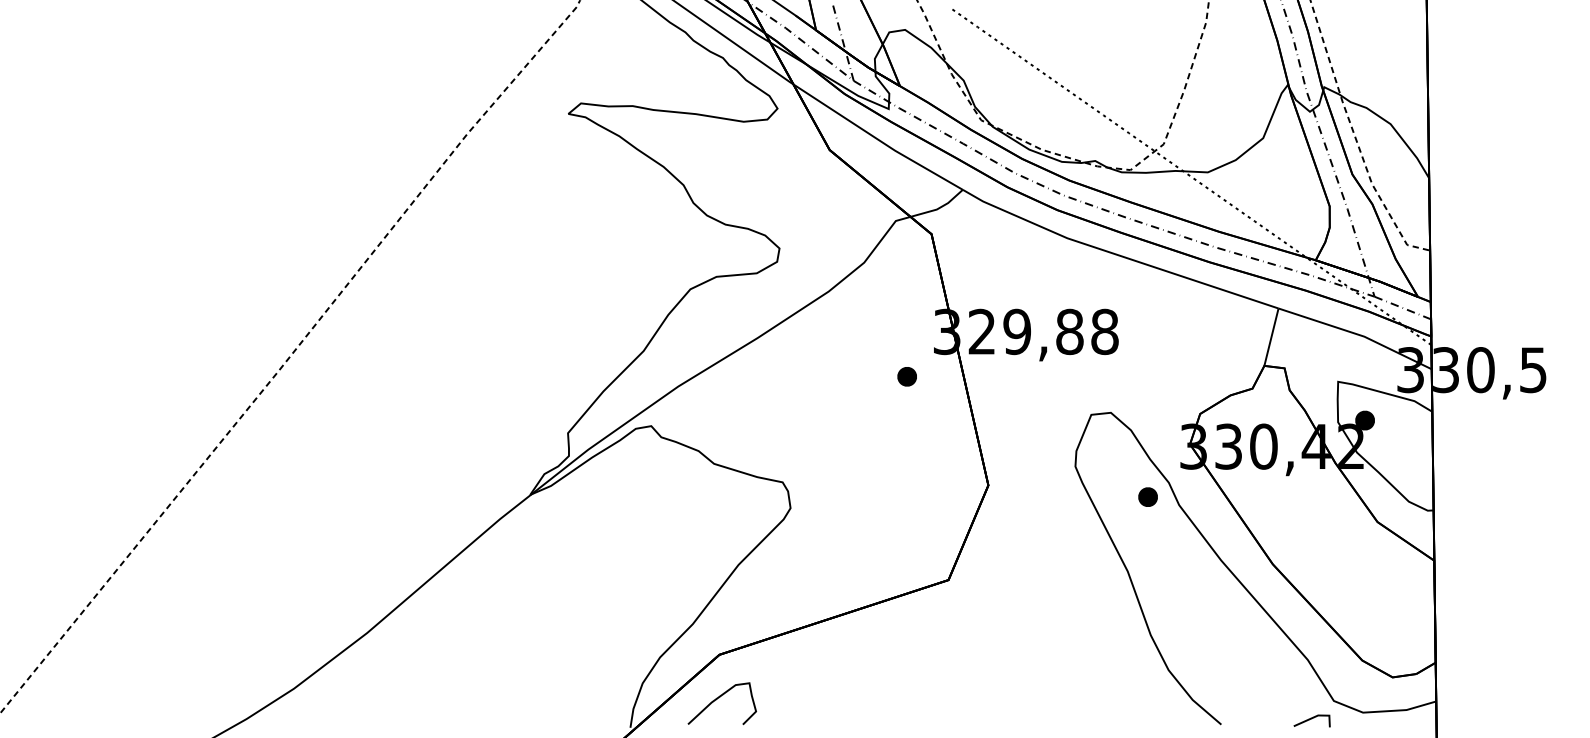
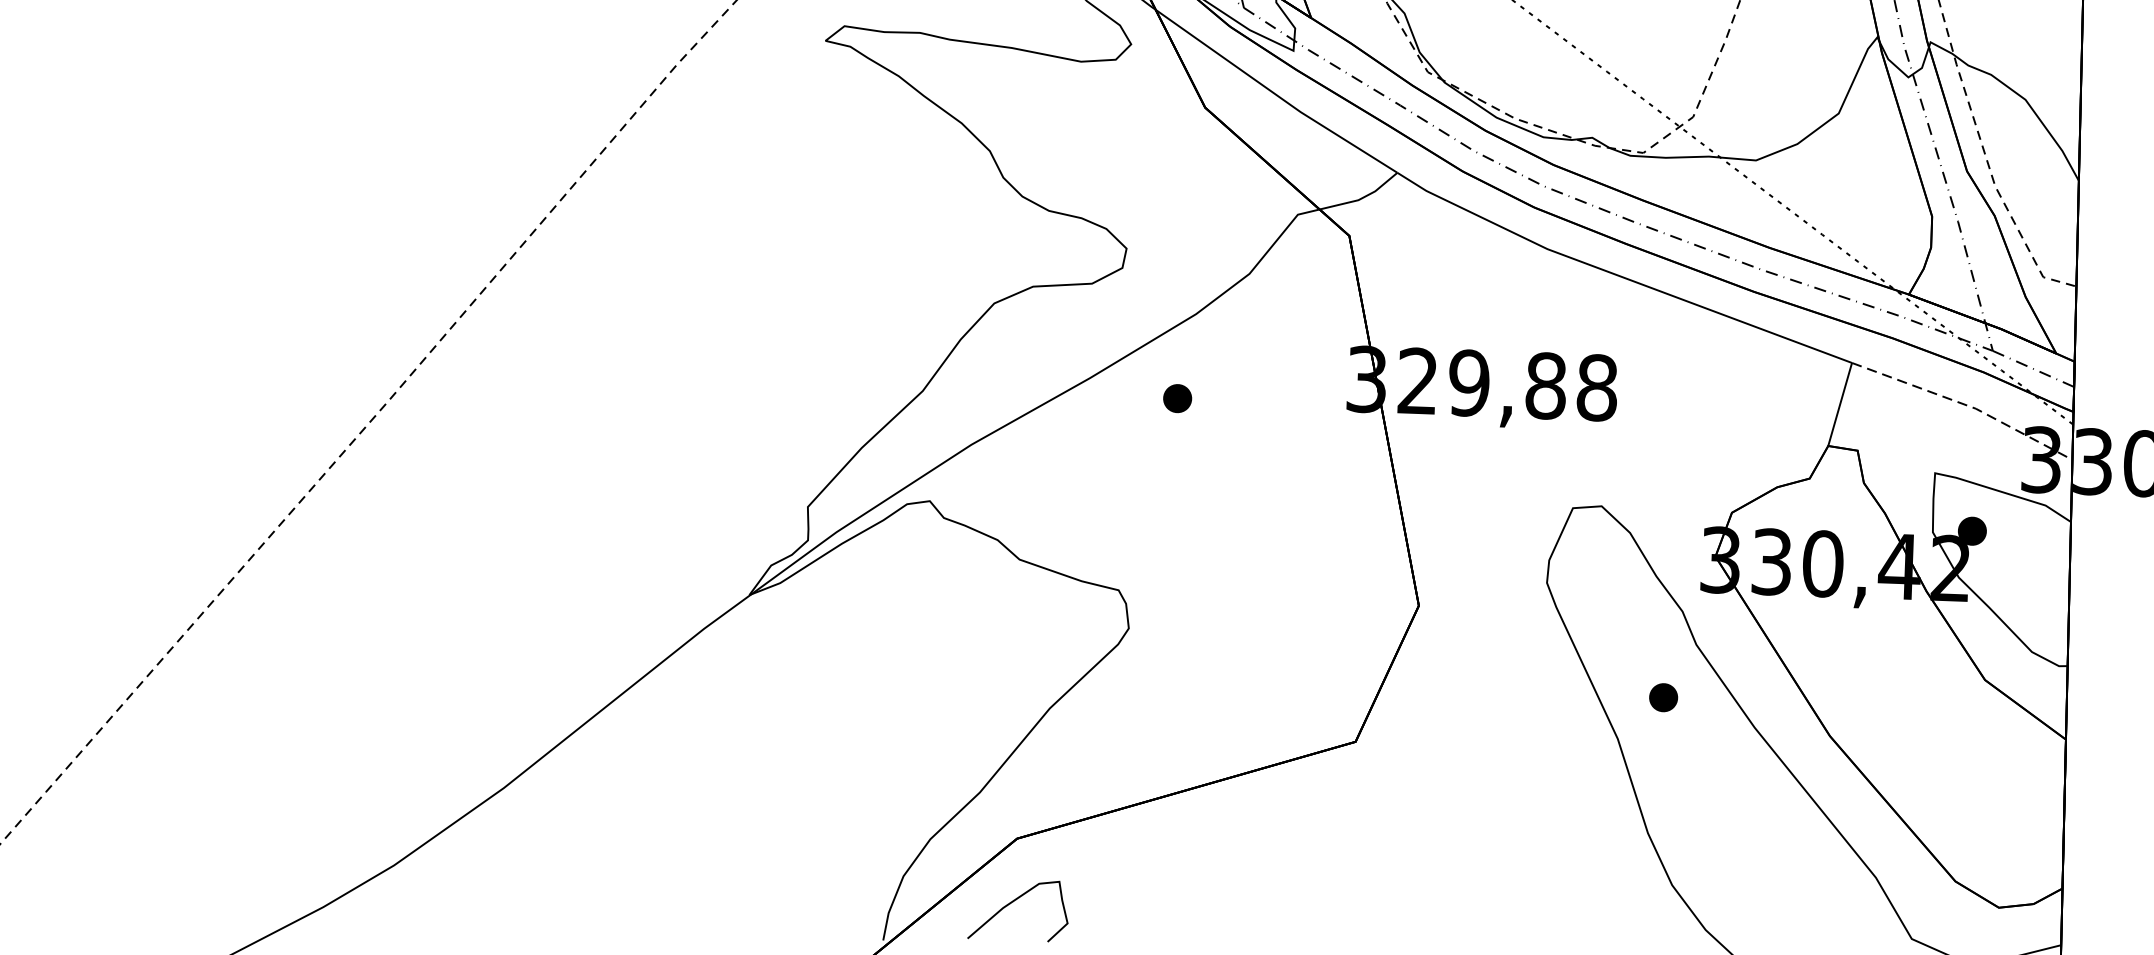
line: (1357, 334) -> (1965, 405), solid -> dashed
part: (906, 376) -> (1176, 398), moved
part: (1147, 496) -> (1662, 696), moved

